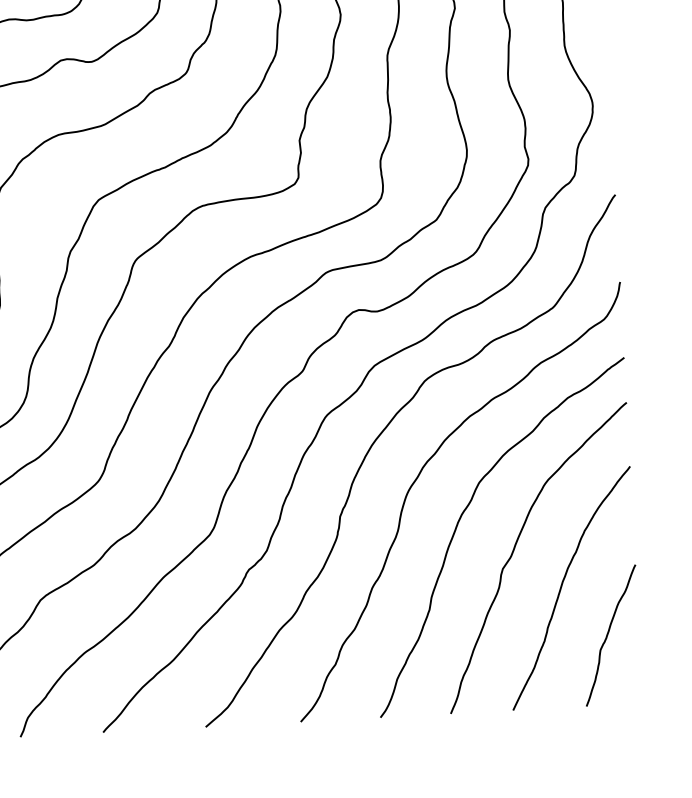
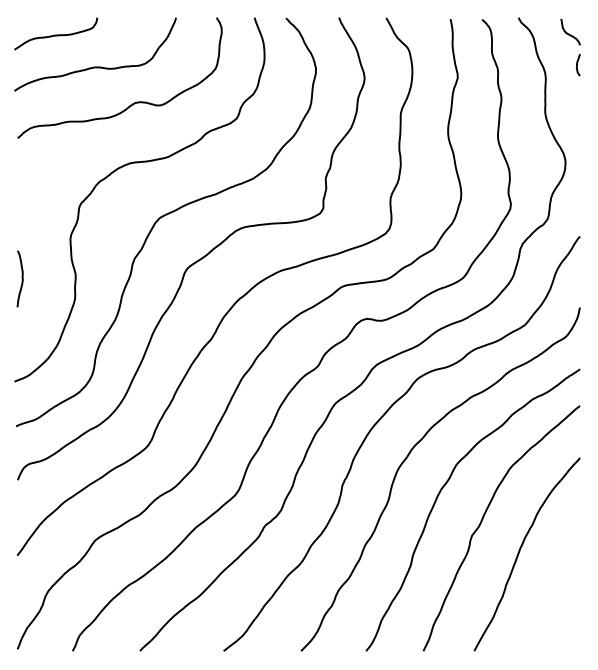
curve: (609, 634) -> (555, 593), removed

